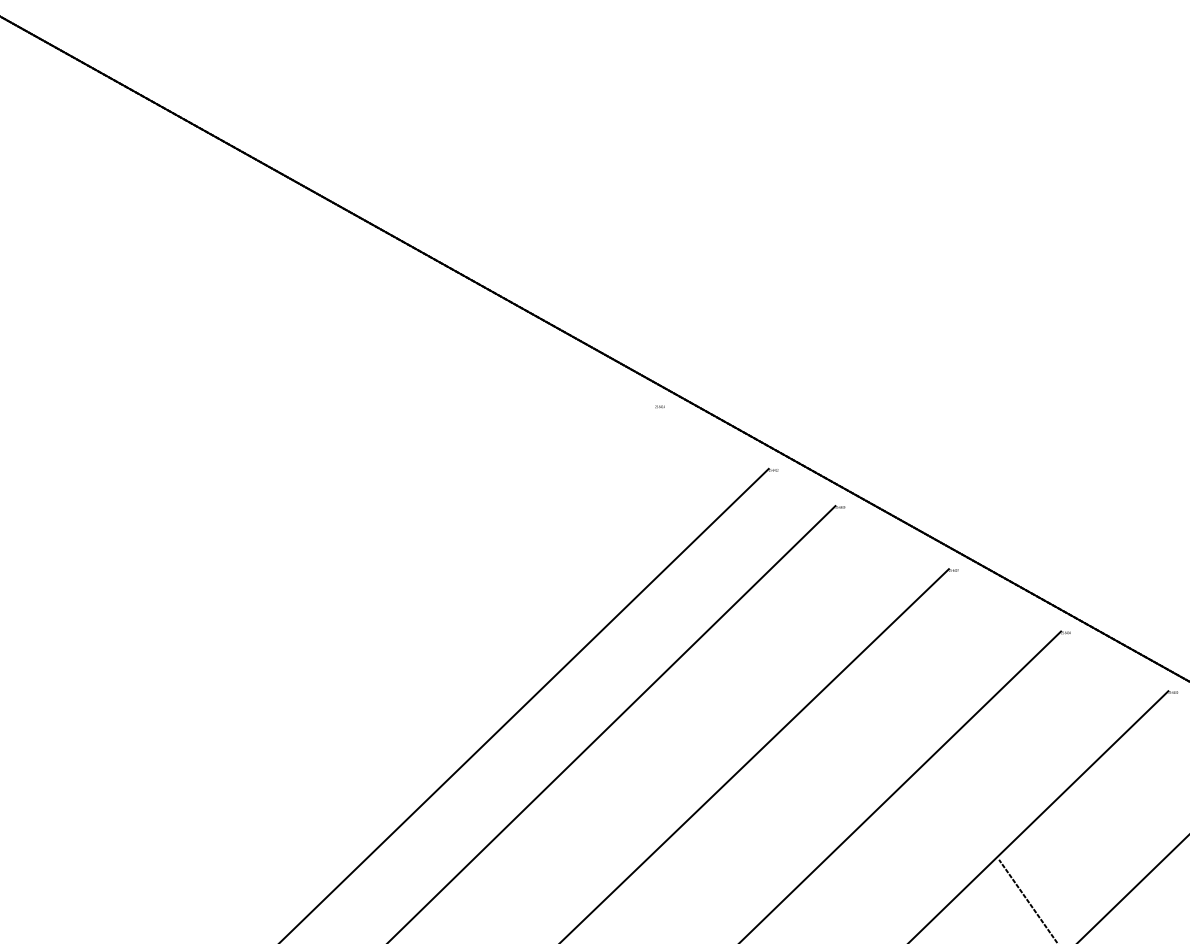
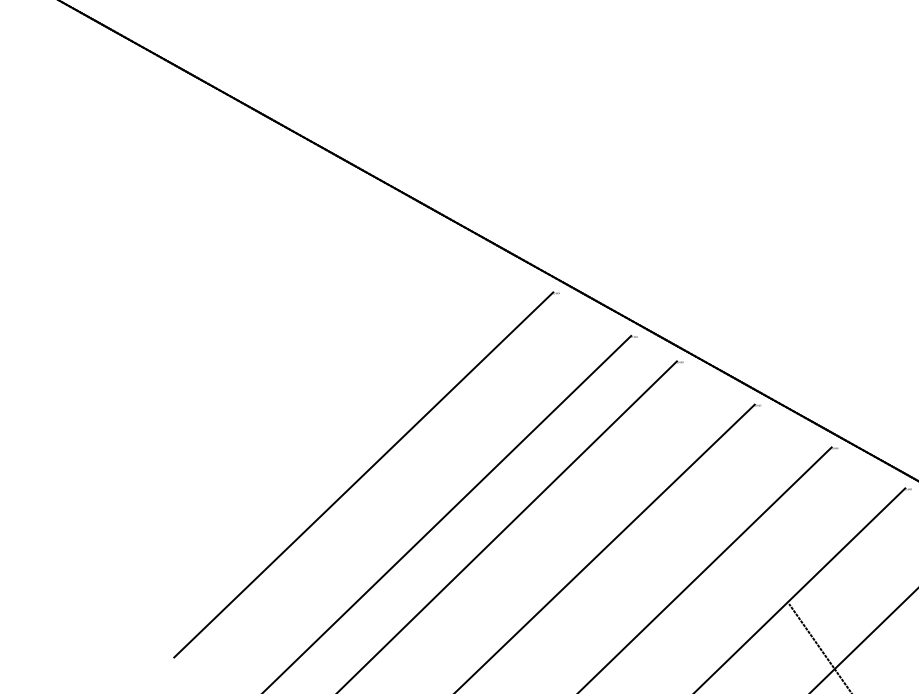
line: (378, 670) -> (363, 474), added

